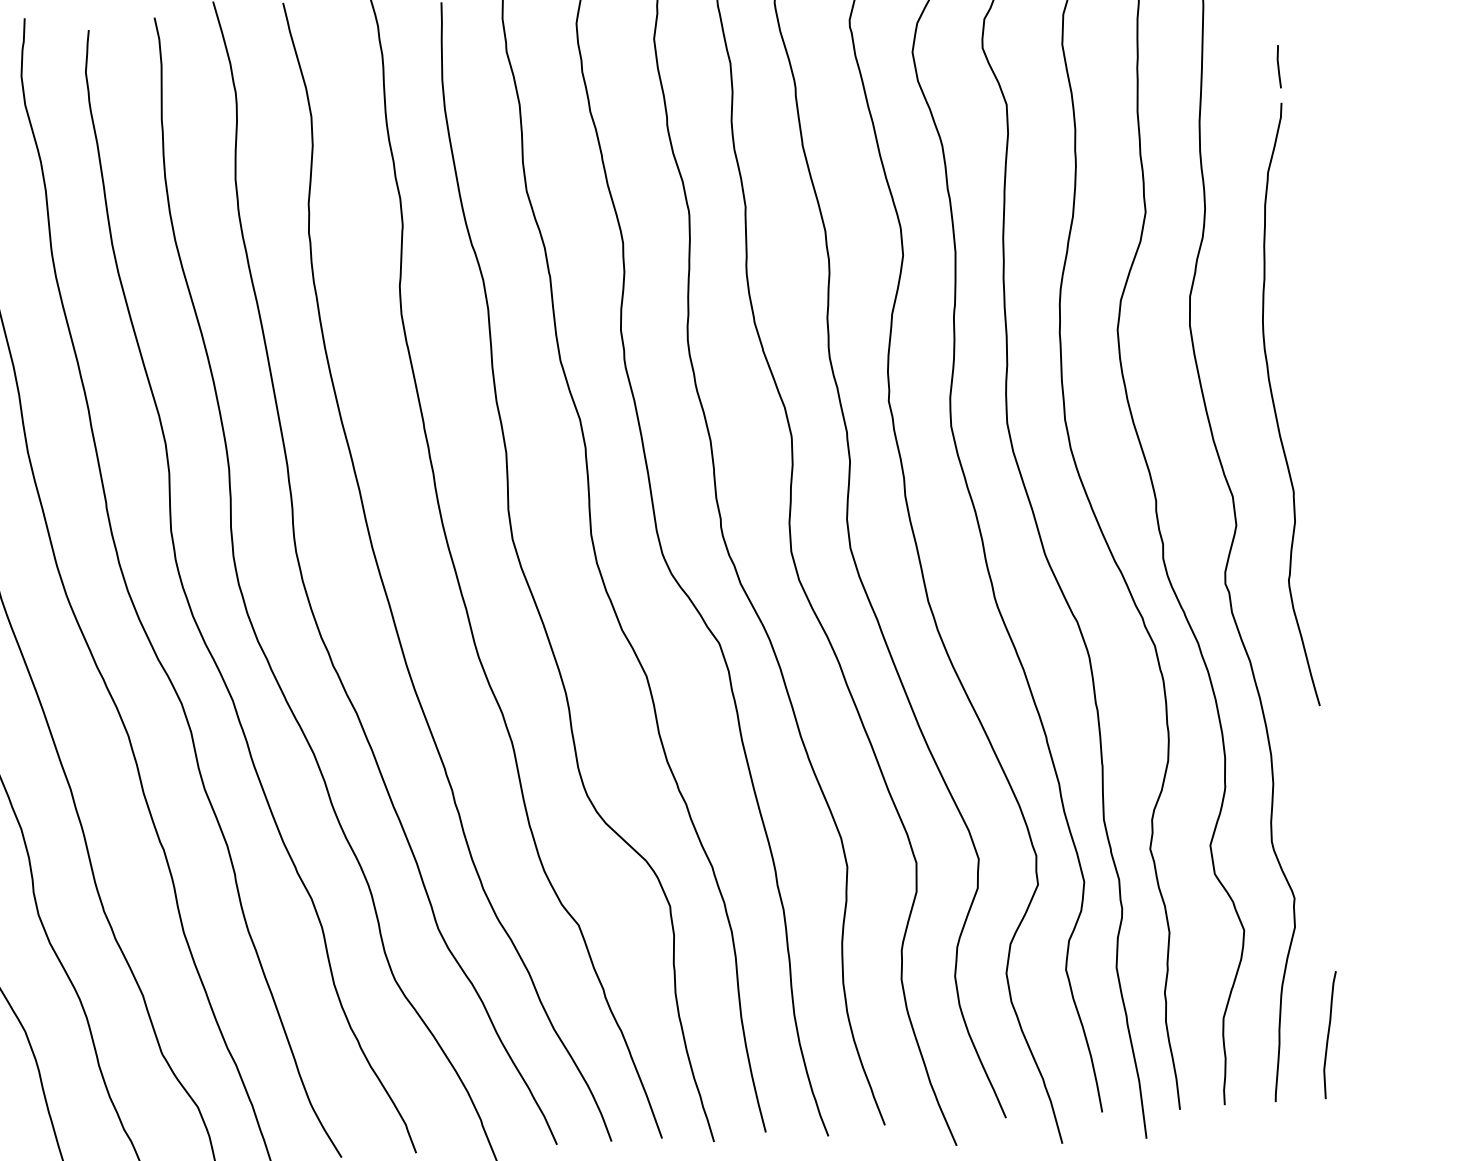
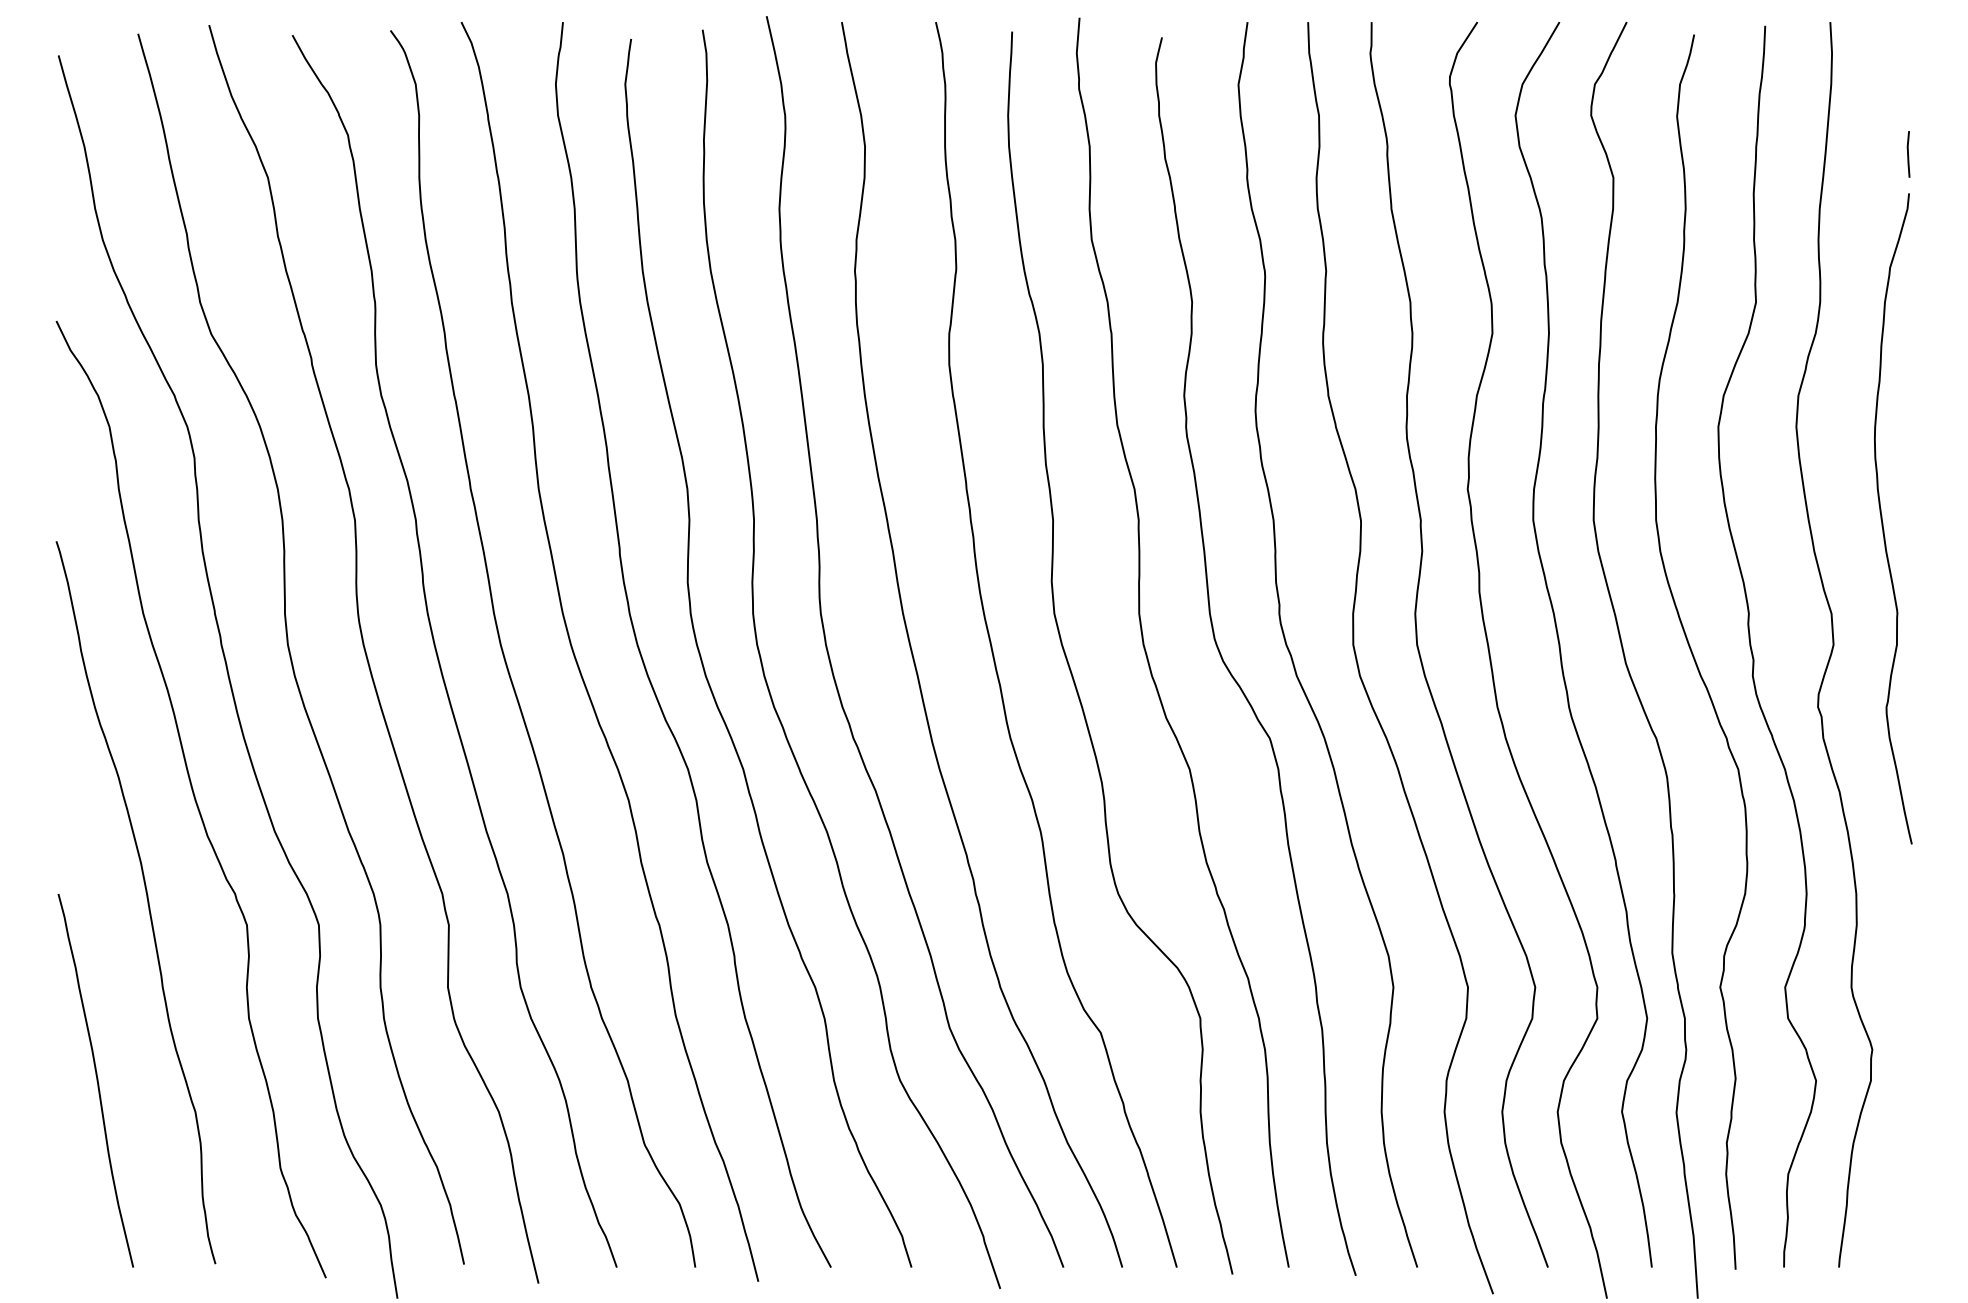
curve: (1328, 1034) -> (1900, 1198), removed

